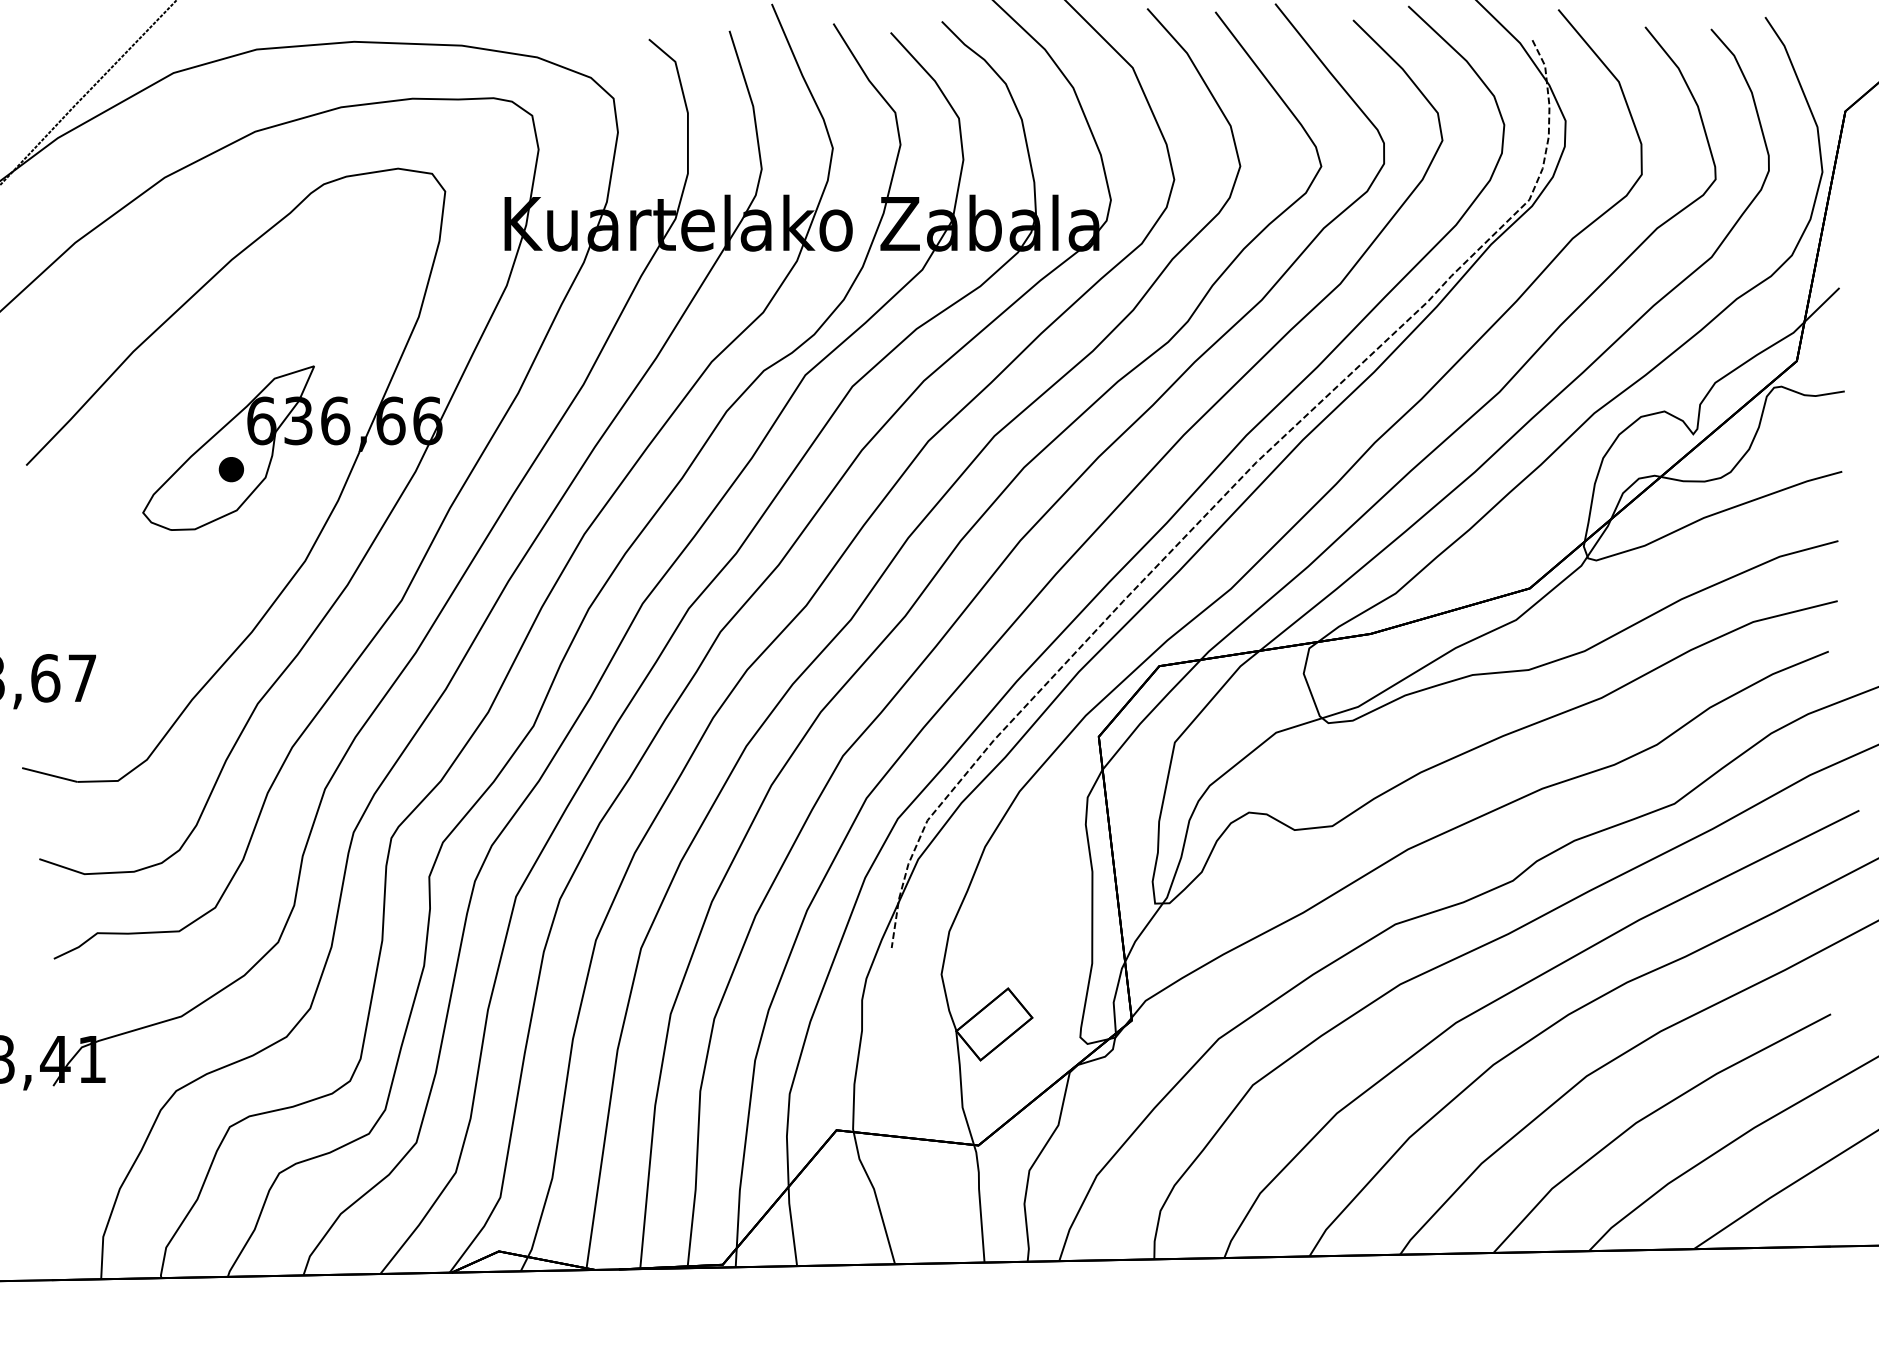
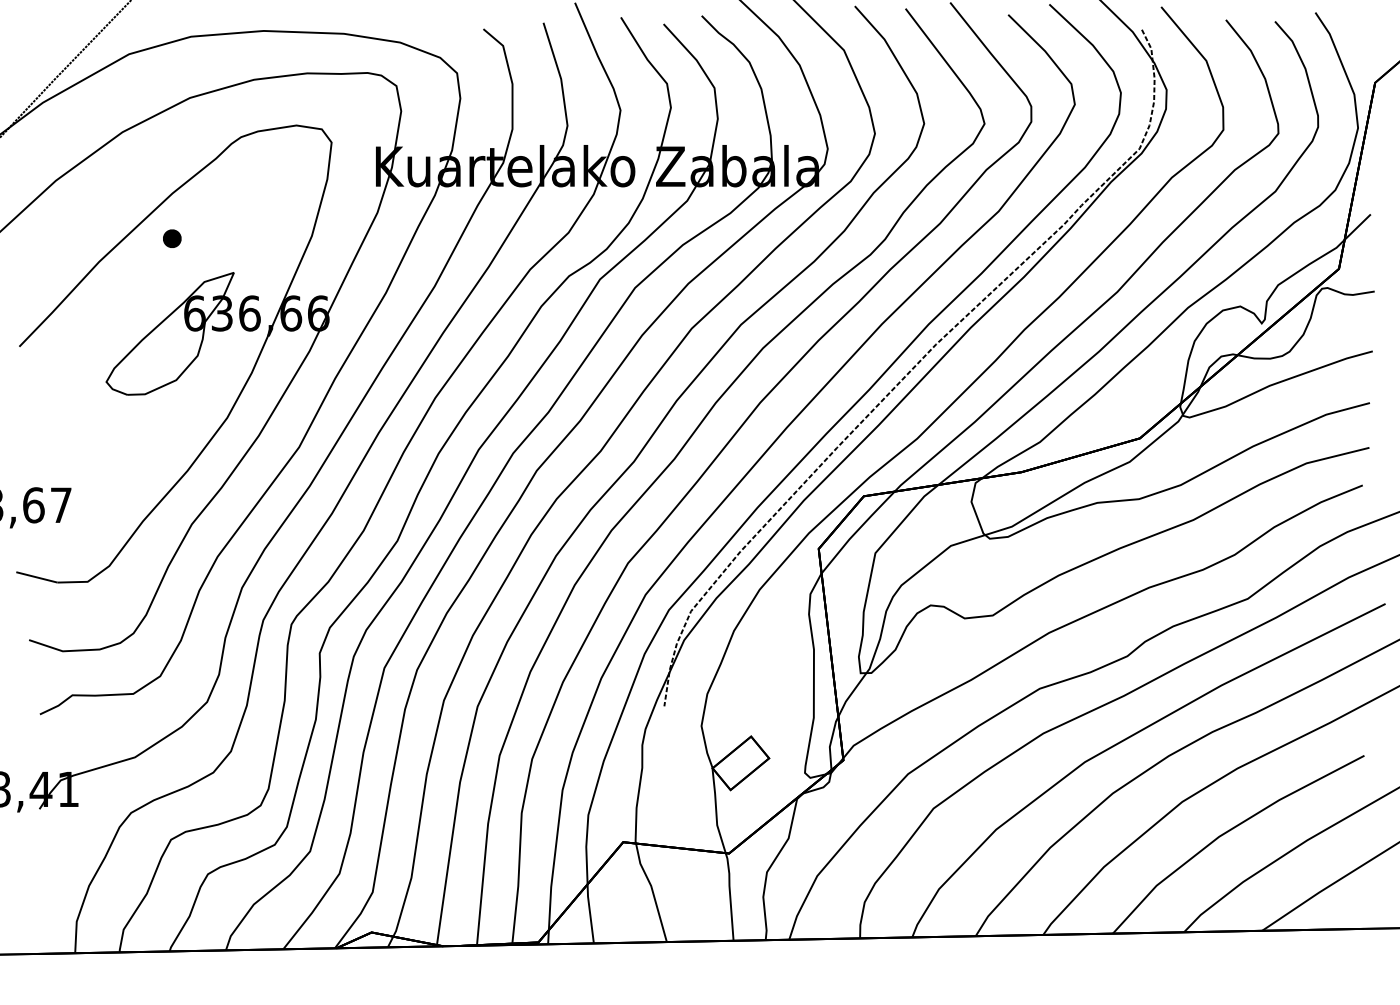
part: (230, 469) -> (171, 238), moved

